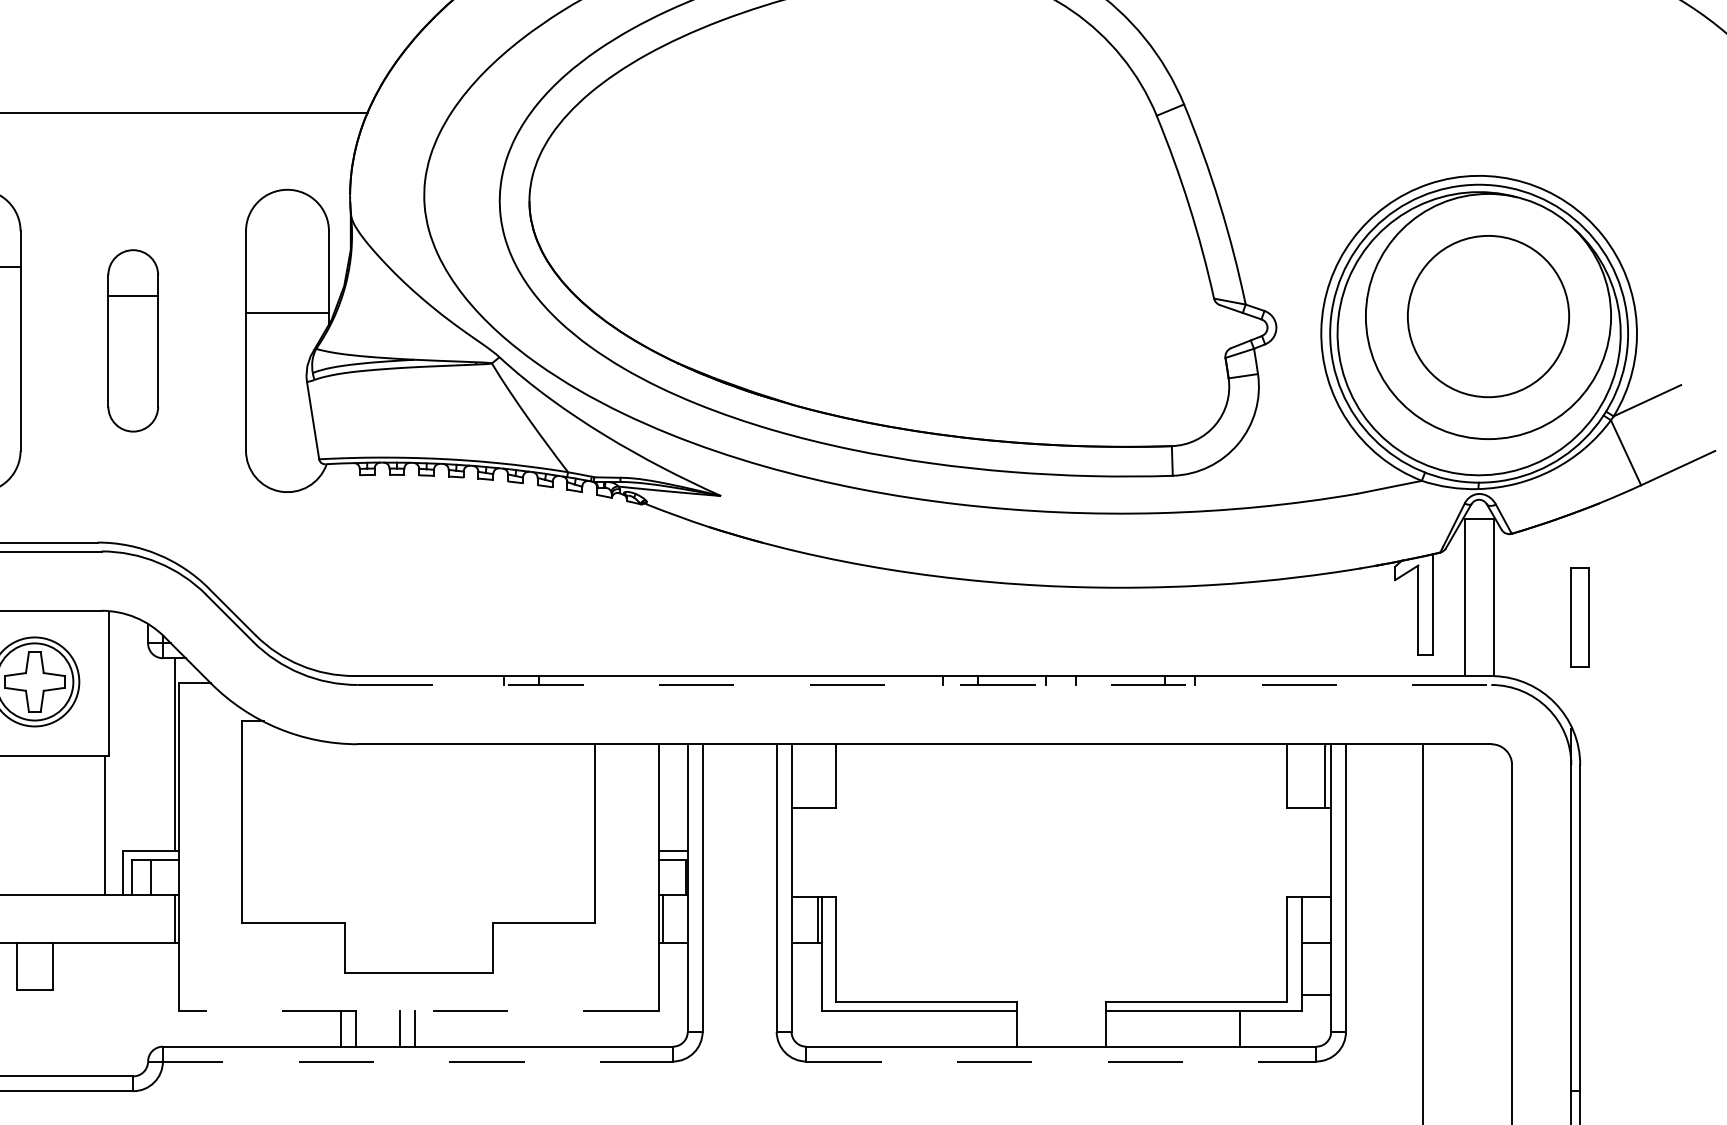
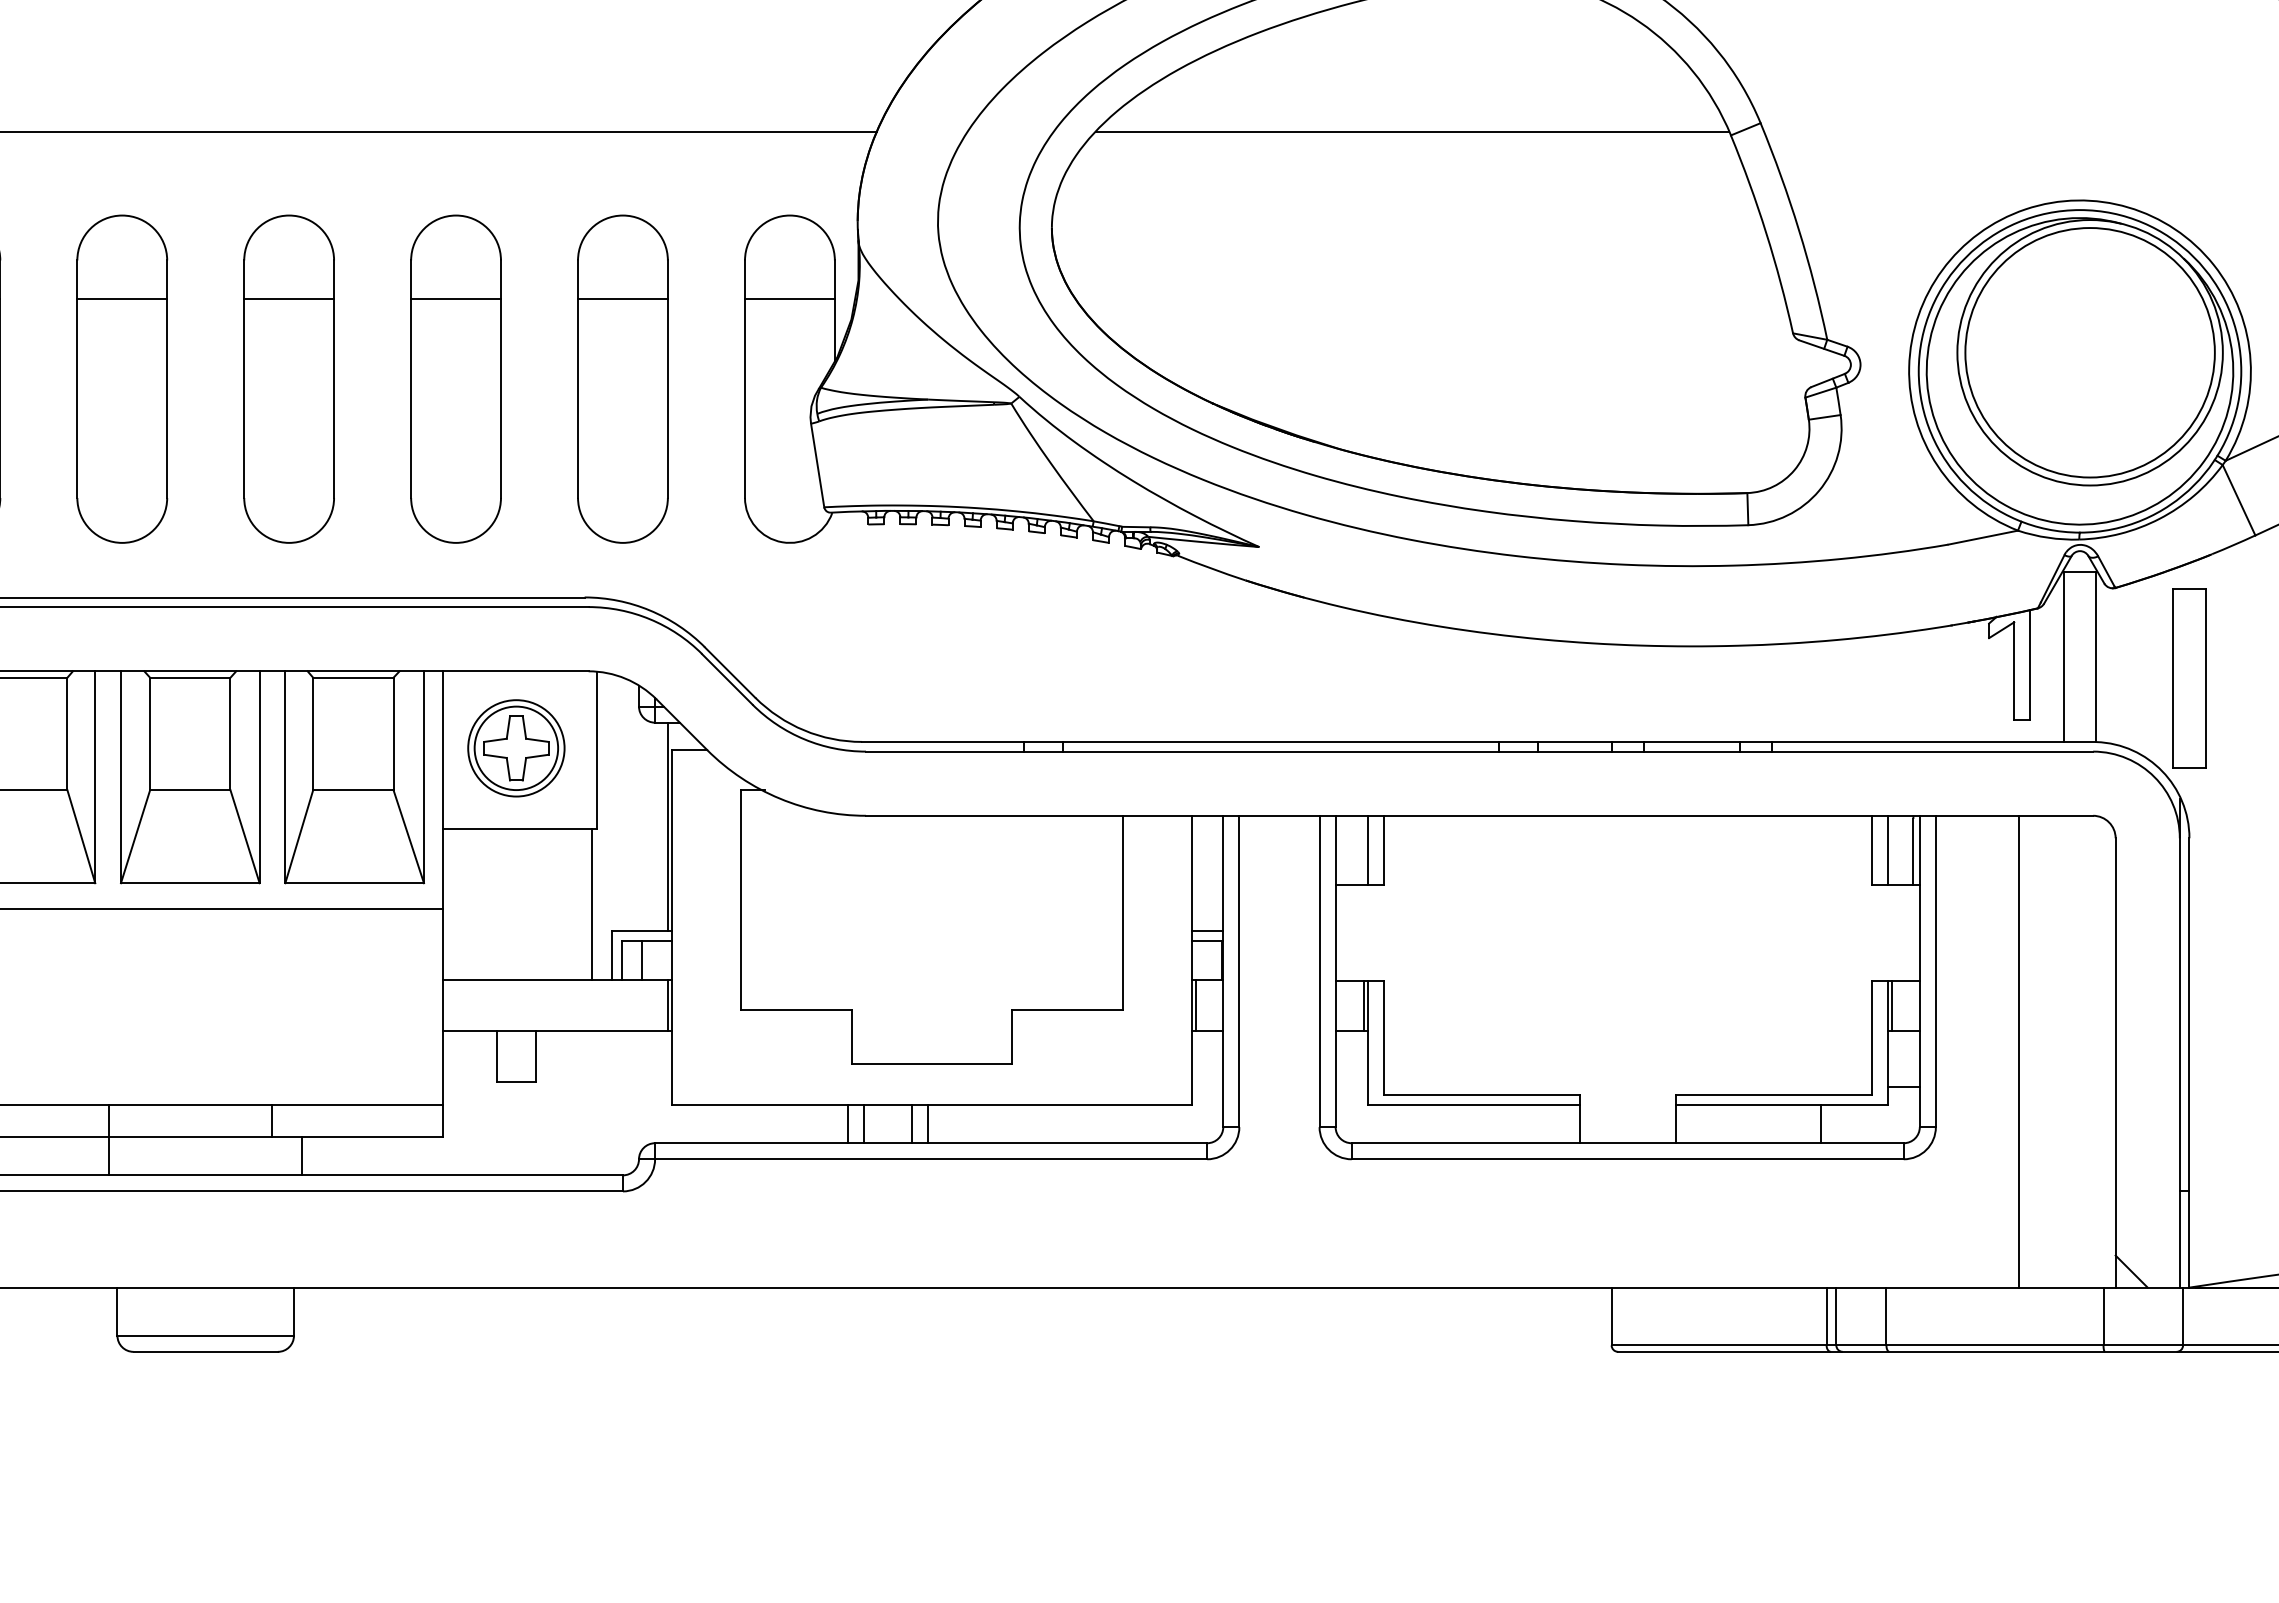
line: (862, 113) -> (1412, 132), added
line: (287, 312) -> (789, 298), moved
circle: (1487, 316) -> (2089, 352), size x1.43
part: (132, 340) -> (622, 378), size x1.67
part: (1580, 617) -> (2189, 678), size x1.67
line: (924, 684) -> (1479, 751), dashed -> solid
line: (821, 775) -> (1368, 849), added
line: (1301, 775) -> (1887, 849), added
line: (1305, 919) -> (1891, 1005), added
line: (419, 1010) -> (932, 1104), dashed -> solid
line: (410, 1061) -> (923, 1159), dashed -> solid
line: (1062, 1061) -> (1628, 1159), dashed -> solid

